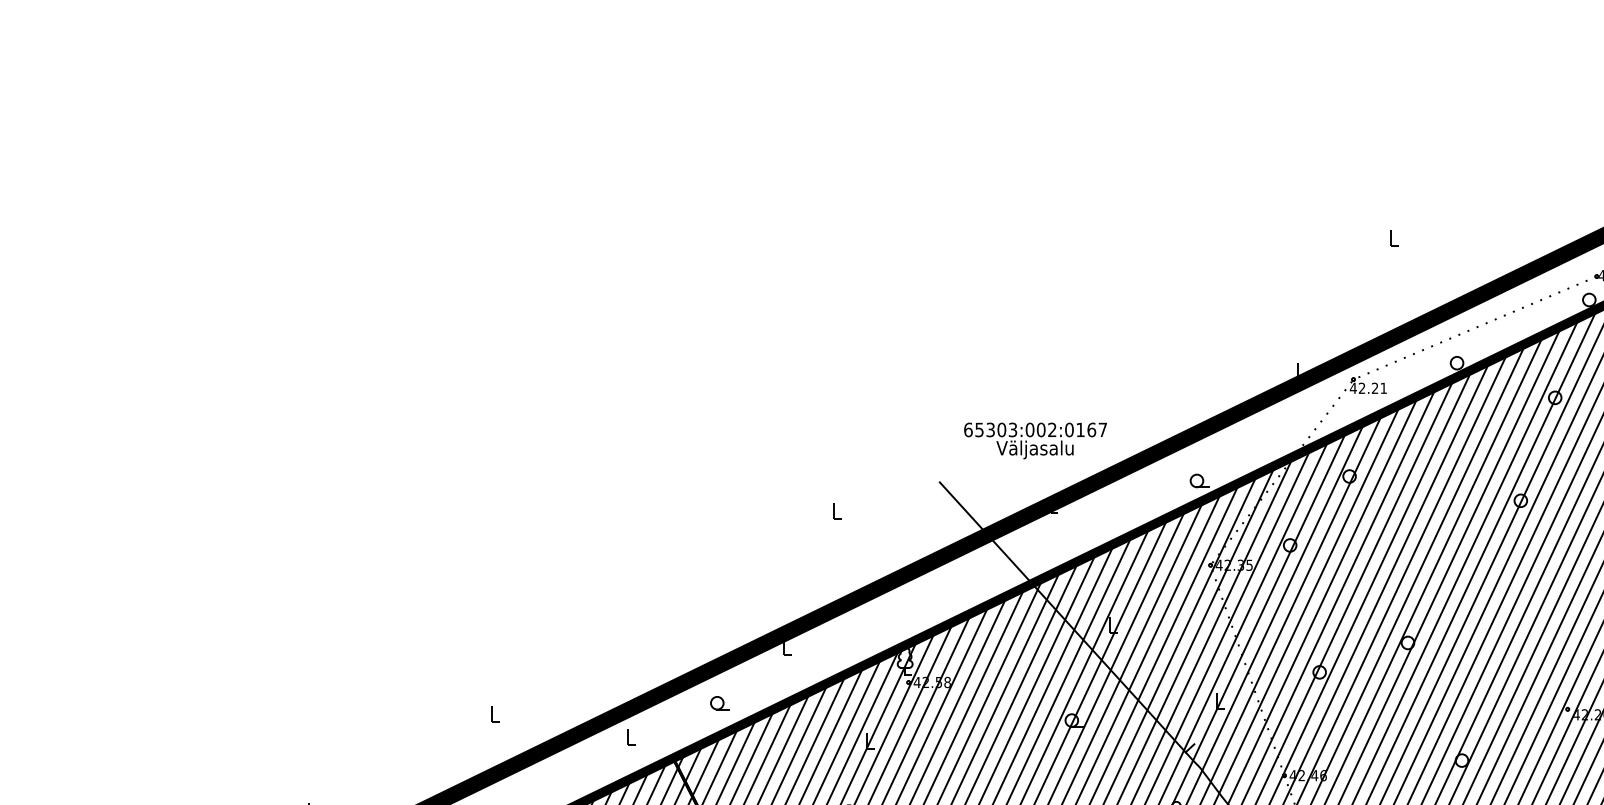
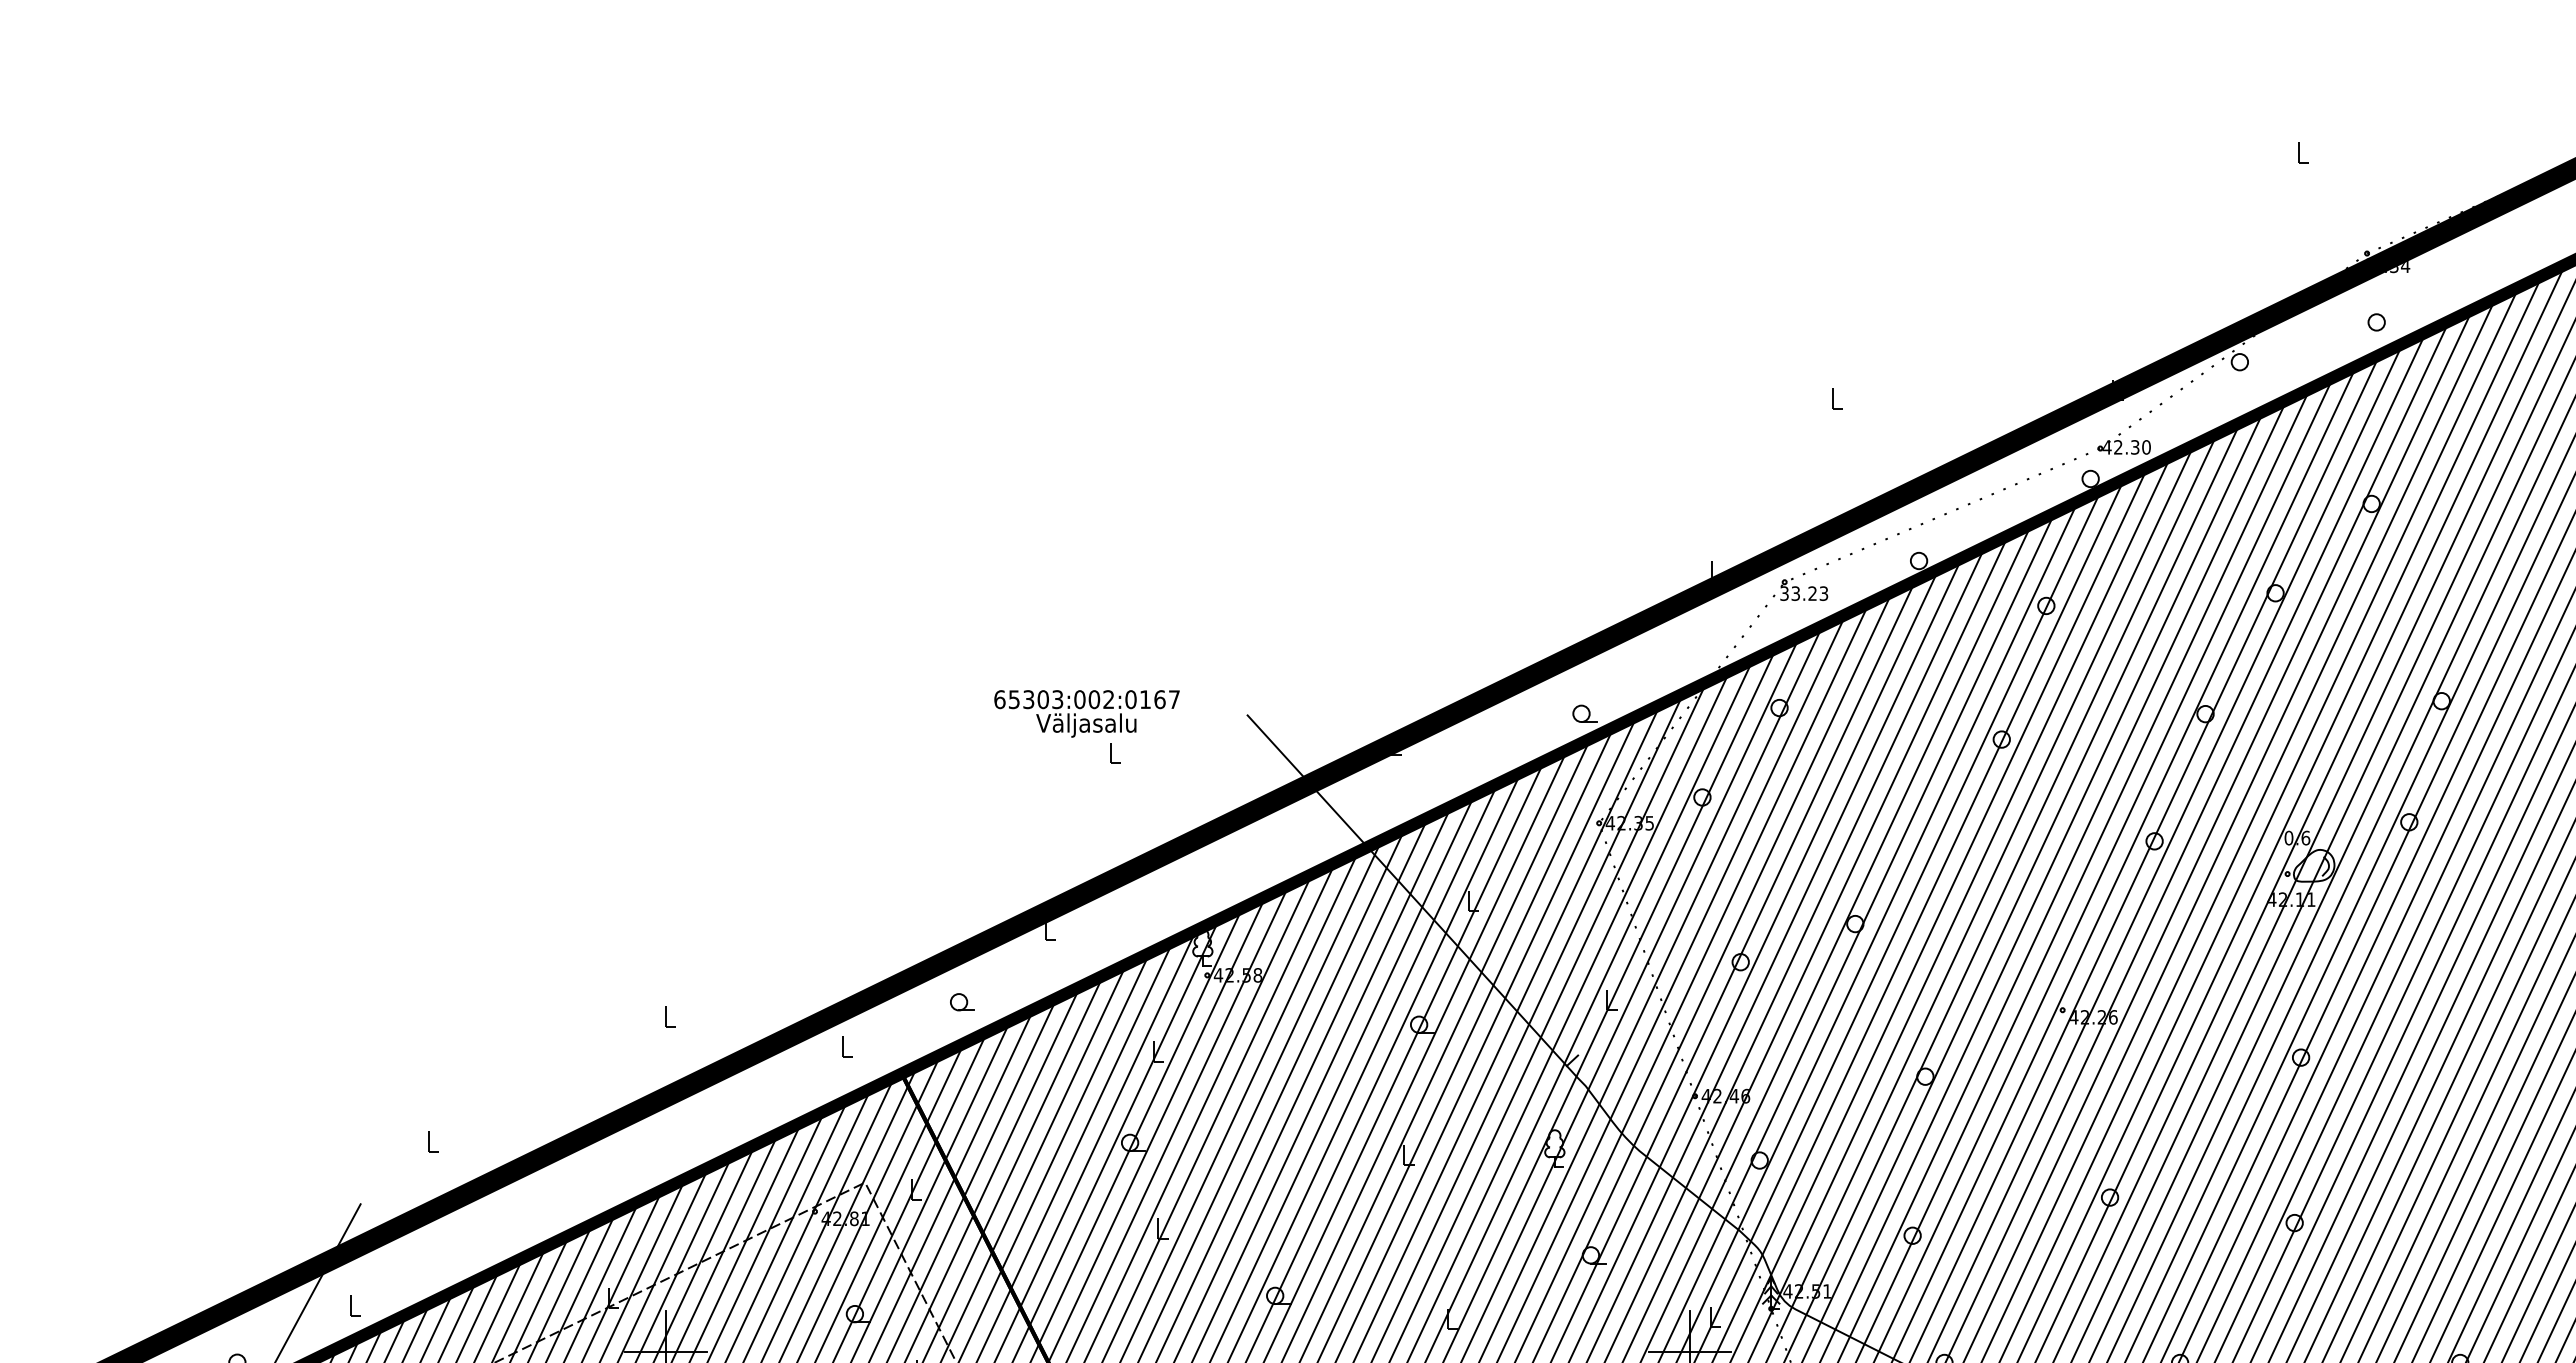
text: (1368, 388) -> (1803, 593), 42.21 -> 33.23
text: (1035, 440) -> (1086, 713), moved

